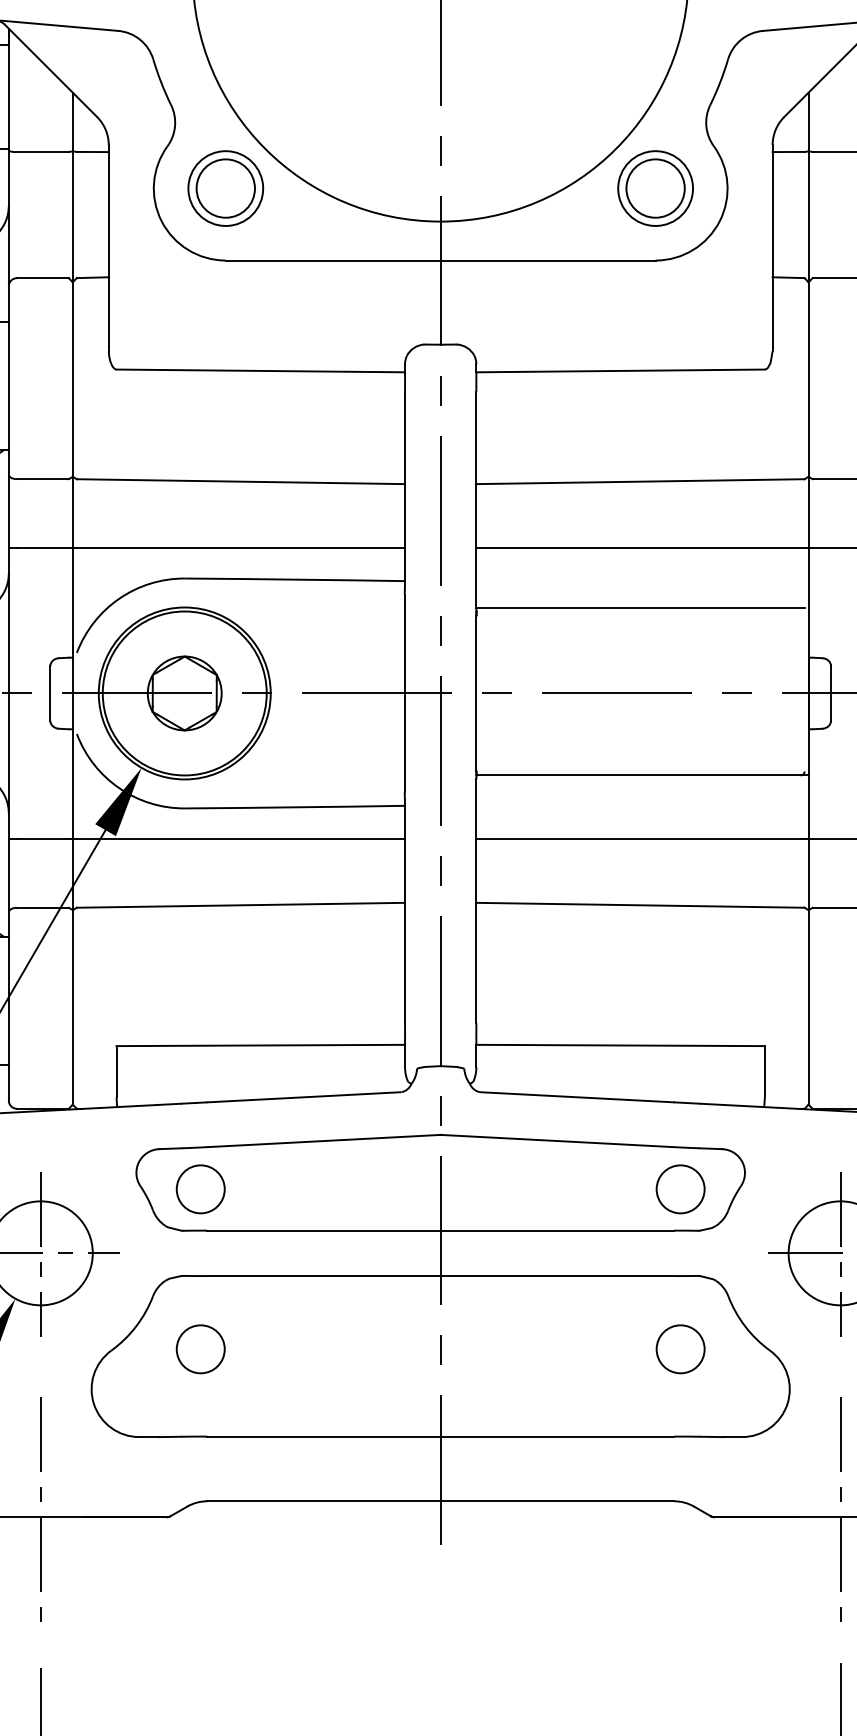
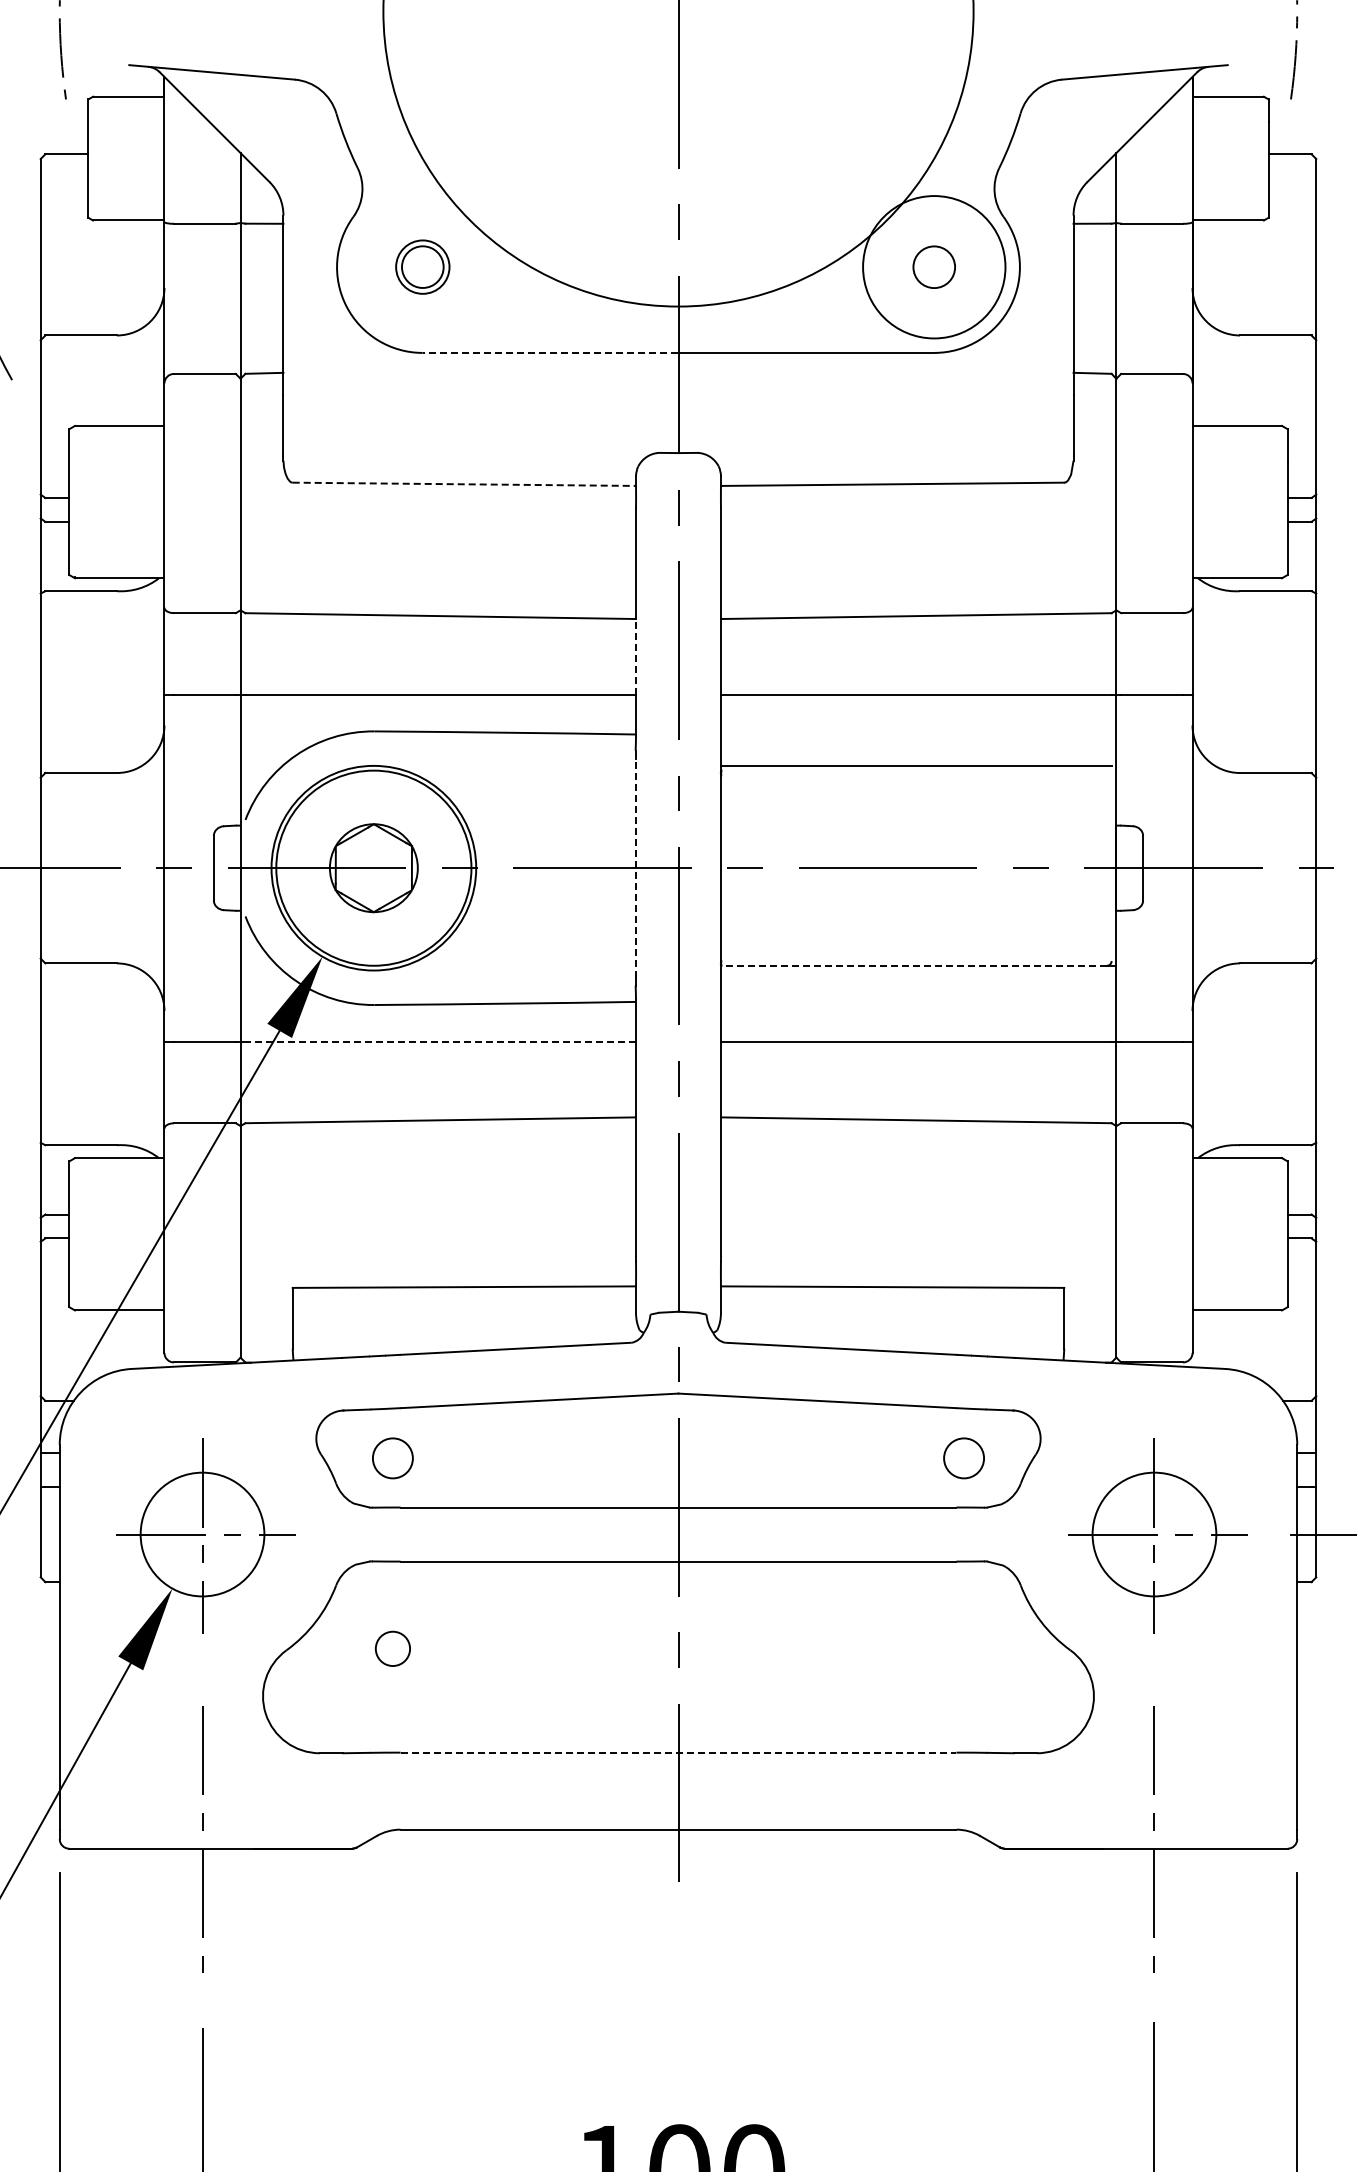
part: (225, 187) -> (422, 266), size x0.6
circle: (654, 187) -> (933, 266), size x1.6
circle: (655, 187) -> (934, 266), size x0.6
line: (333, 260) -> (550, 352), solid -> dashed
line: (260, 371) -> (464, 484), solid -> dashed
line: (405, 515) -> (636, 656), solid -> dashed
line: (404, 692) -> (635, 867), solid -> dashed
line: (638, 775) -> (914, 965), solid -> dashed
line: (240, 839) -> (440, 1041), solid -> dashed
circle: (200, 1188) -> (392, 1457), size x0.7
circle: (680, 1188) -> (963, 1457), size x0.7
circle: (200, 1349) -> (392, 1648), size x0.6
circle: (680, 1349) -> (963, 1648), removed
line: (440, 1436) -> (678, 1752), solid -> dashed

